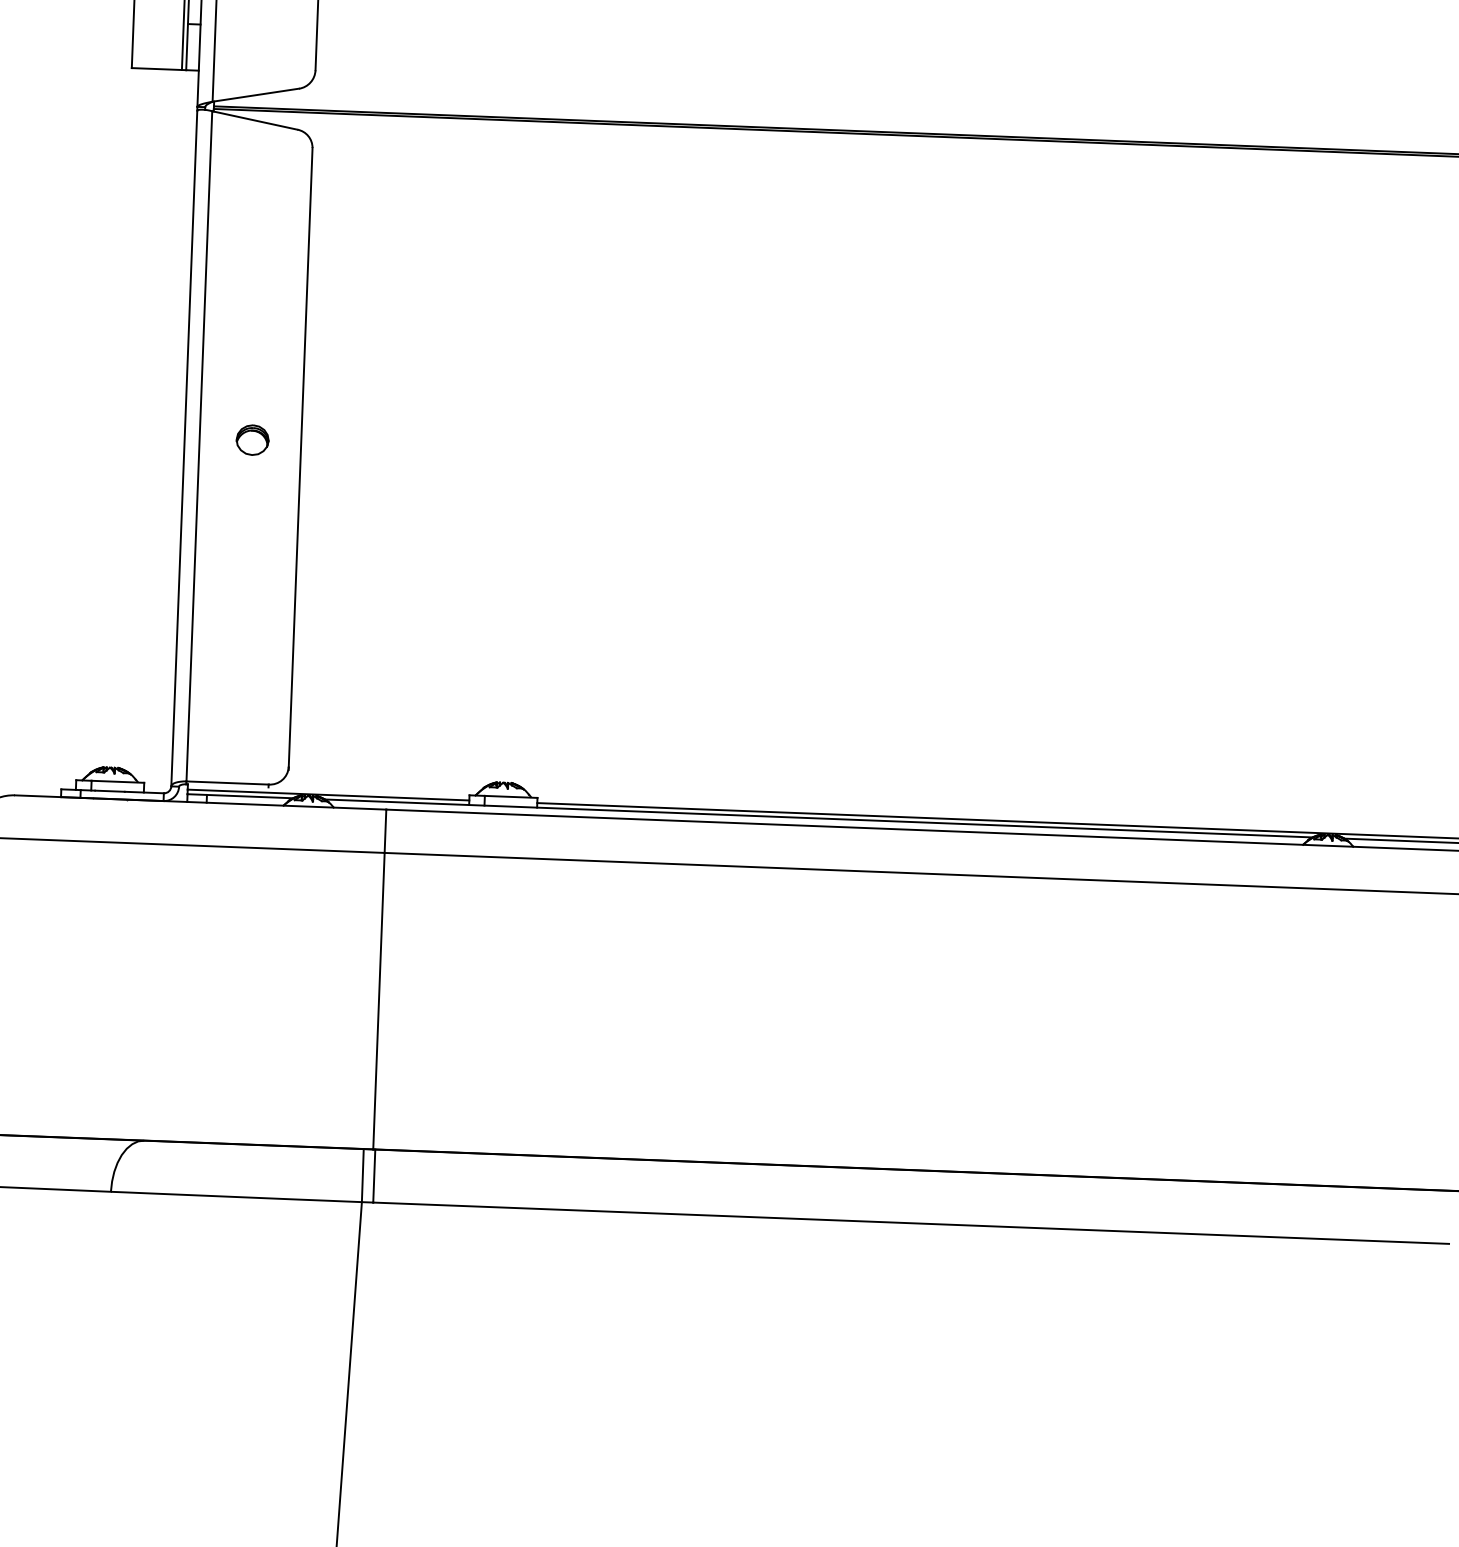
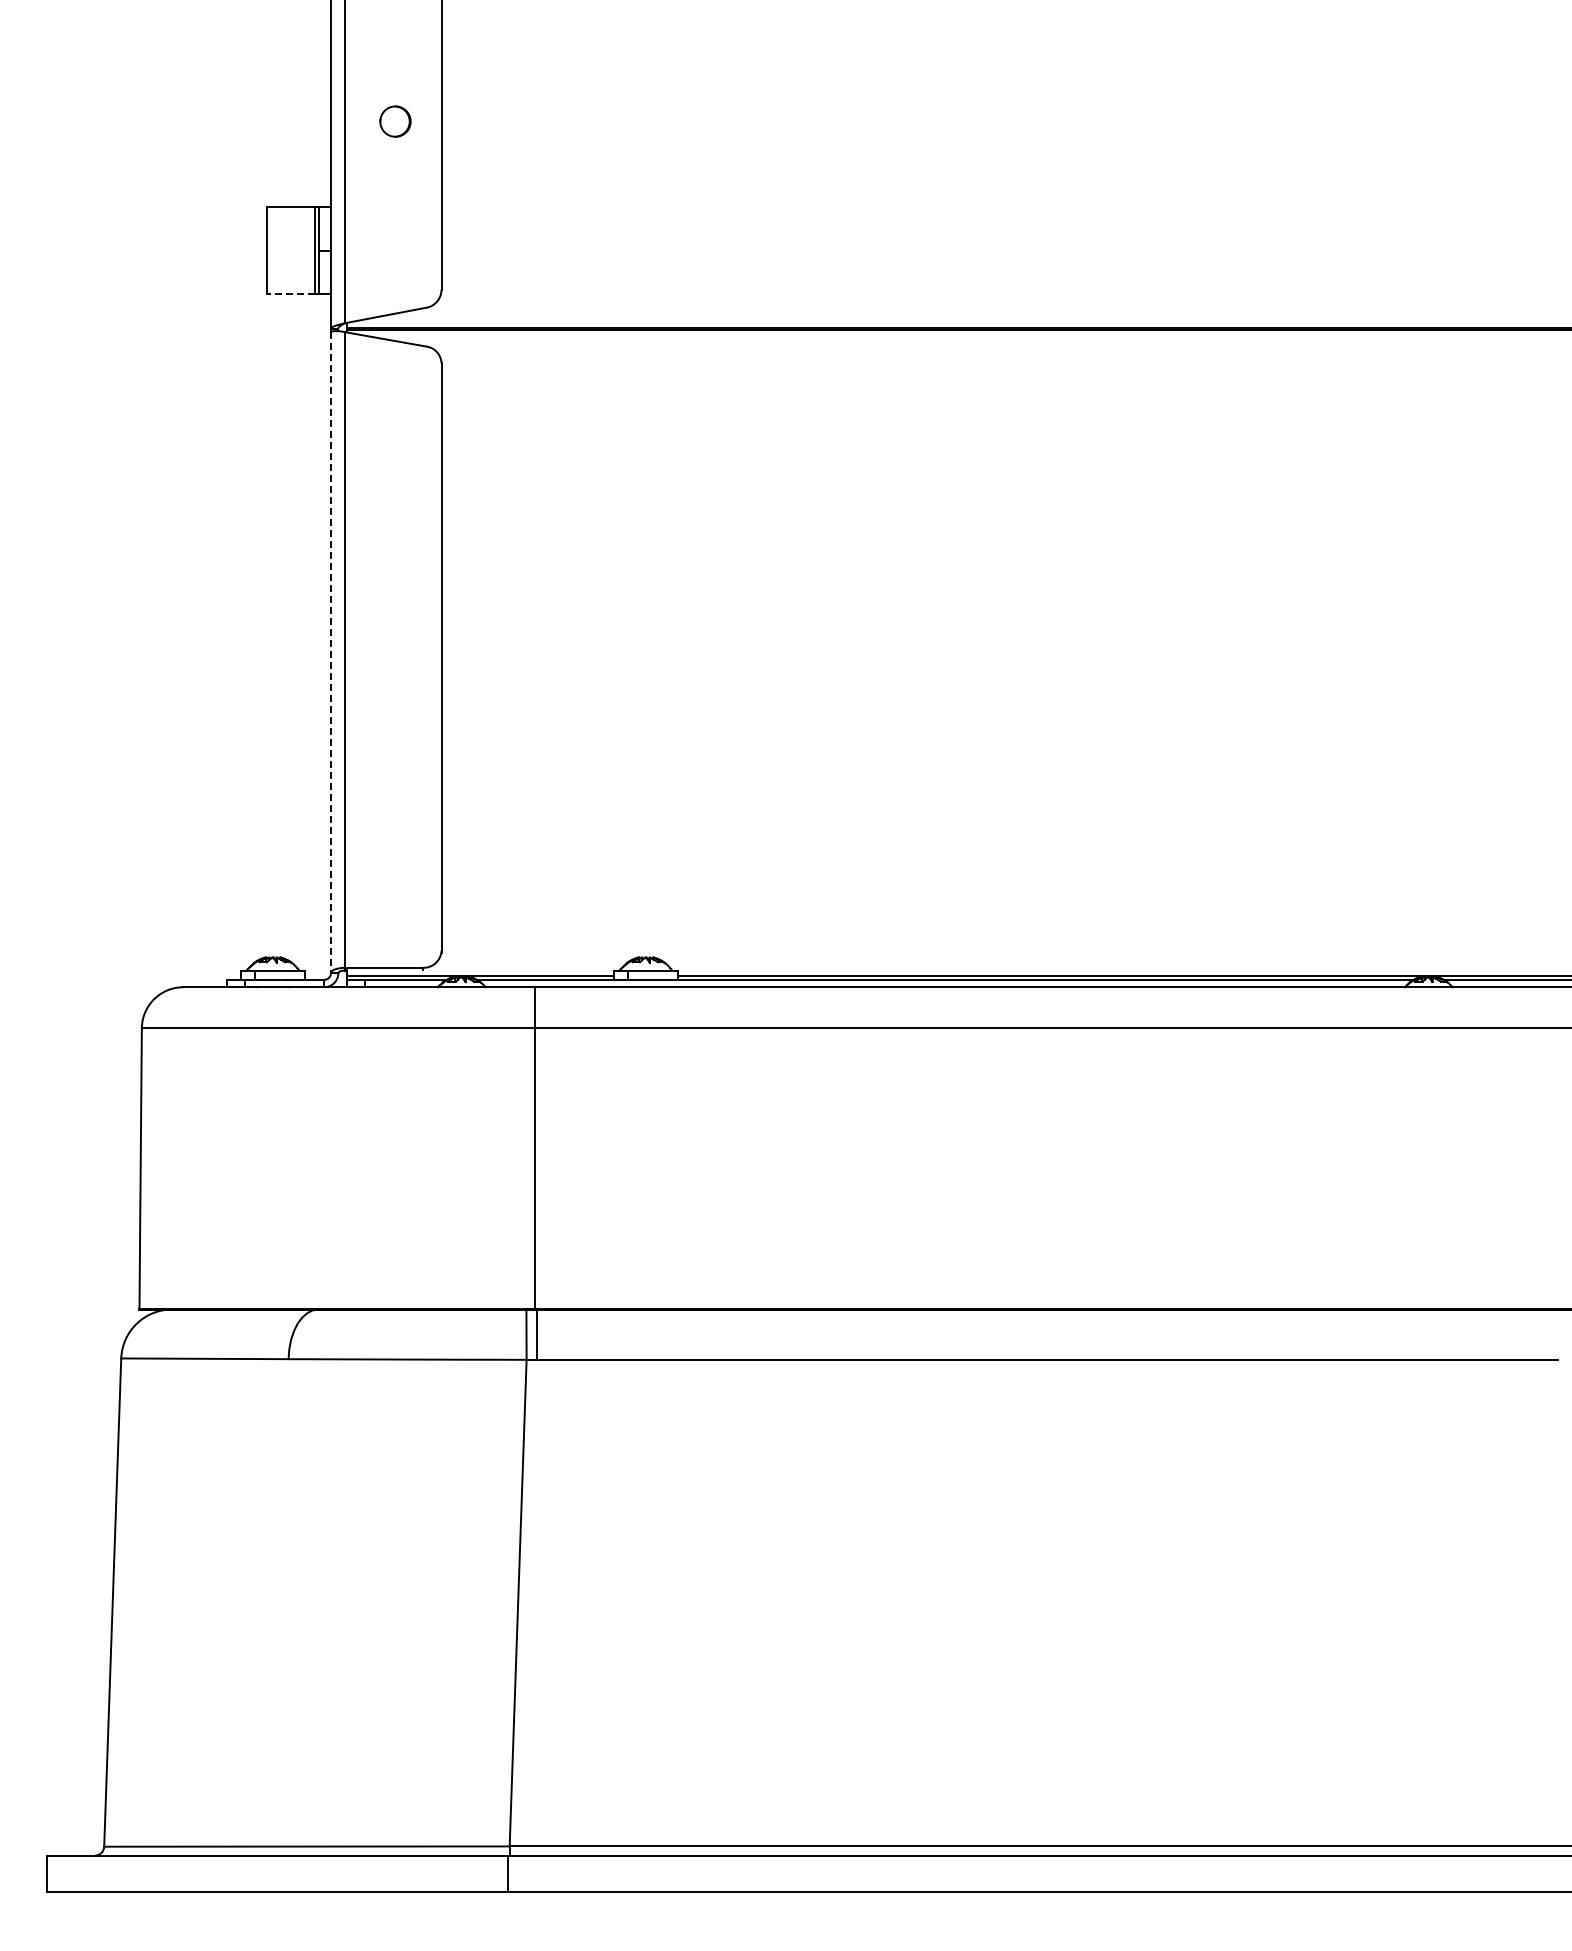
line: (157, 69) -> (291, 294), solid -> dashed
part: (252, 440) -> (395, 642), removed
line: (184, 449) -> (331, 653), solid -> dashed

